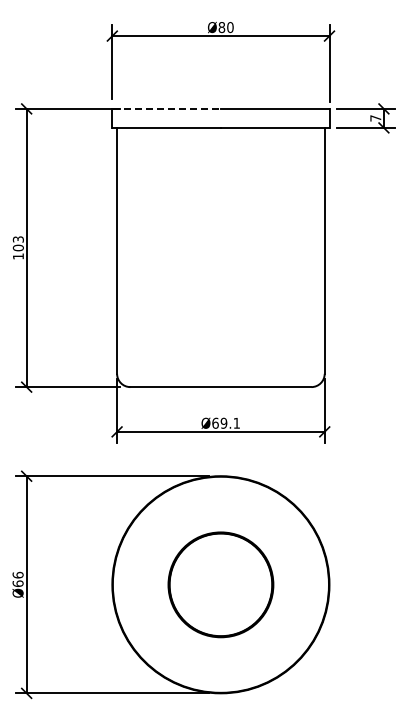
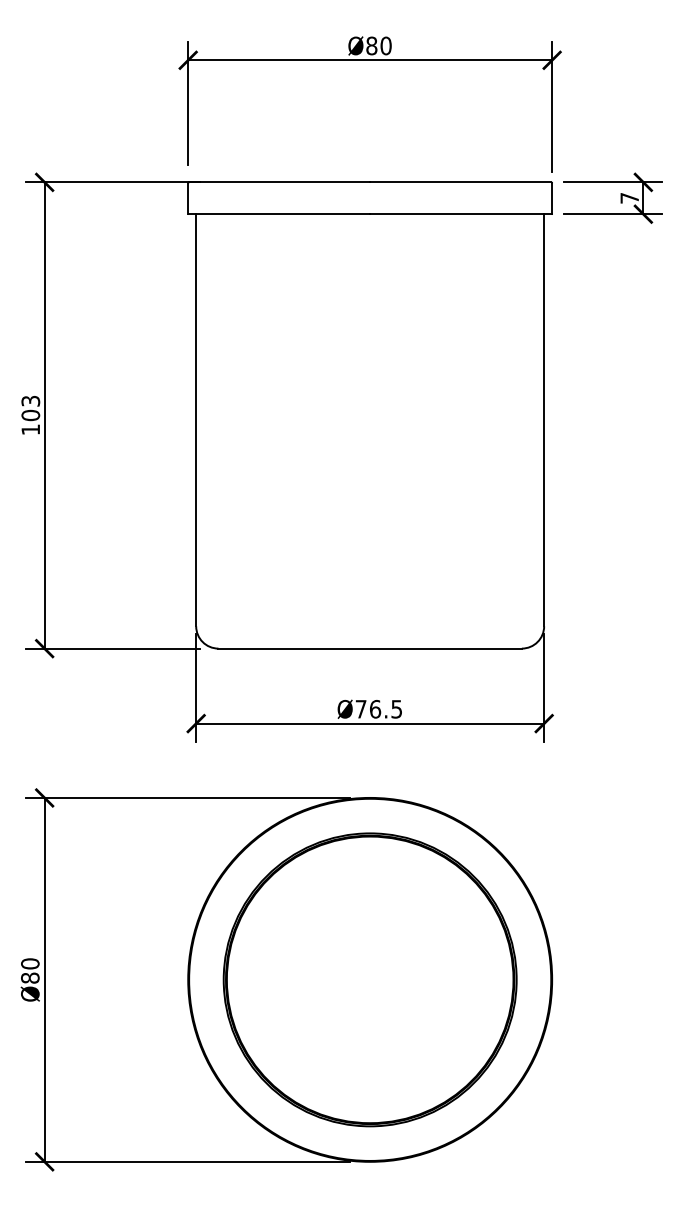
line: (167, 108) -> (280, 181), dashed -> solid
text: (225, 422) -> (377, 707), Ø69.1 -> Ø76.5
text: (17, 579) -> (29, 971), Ø66 -> Ø80
part: (220, 584) -> (369, 979), size x1.67

